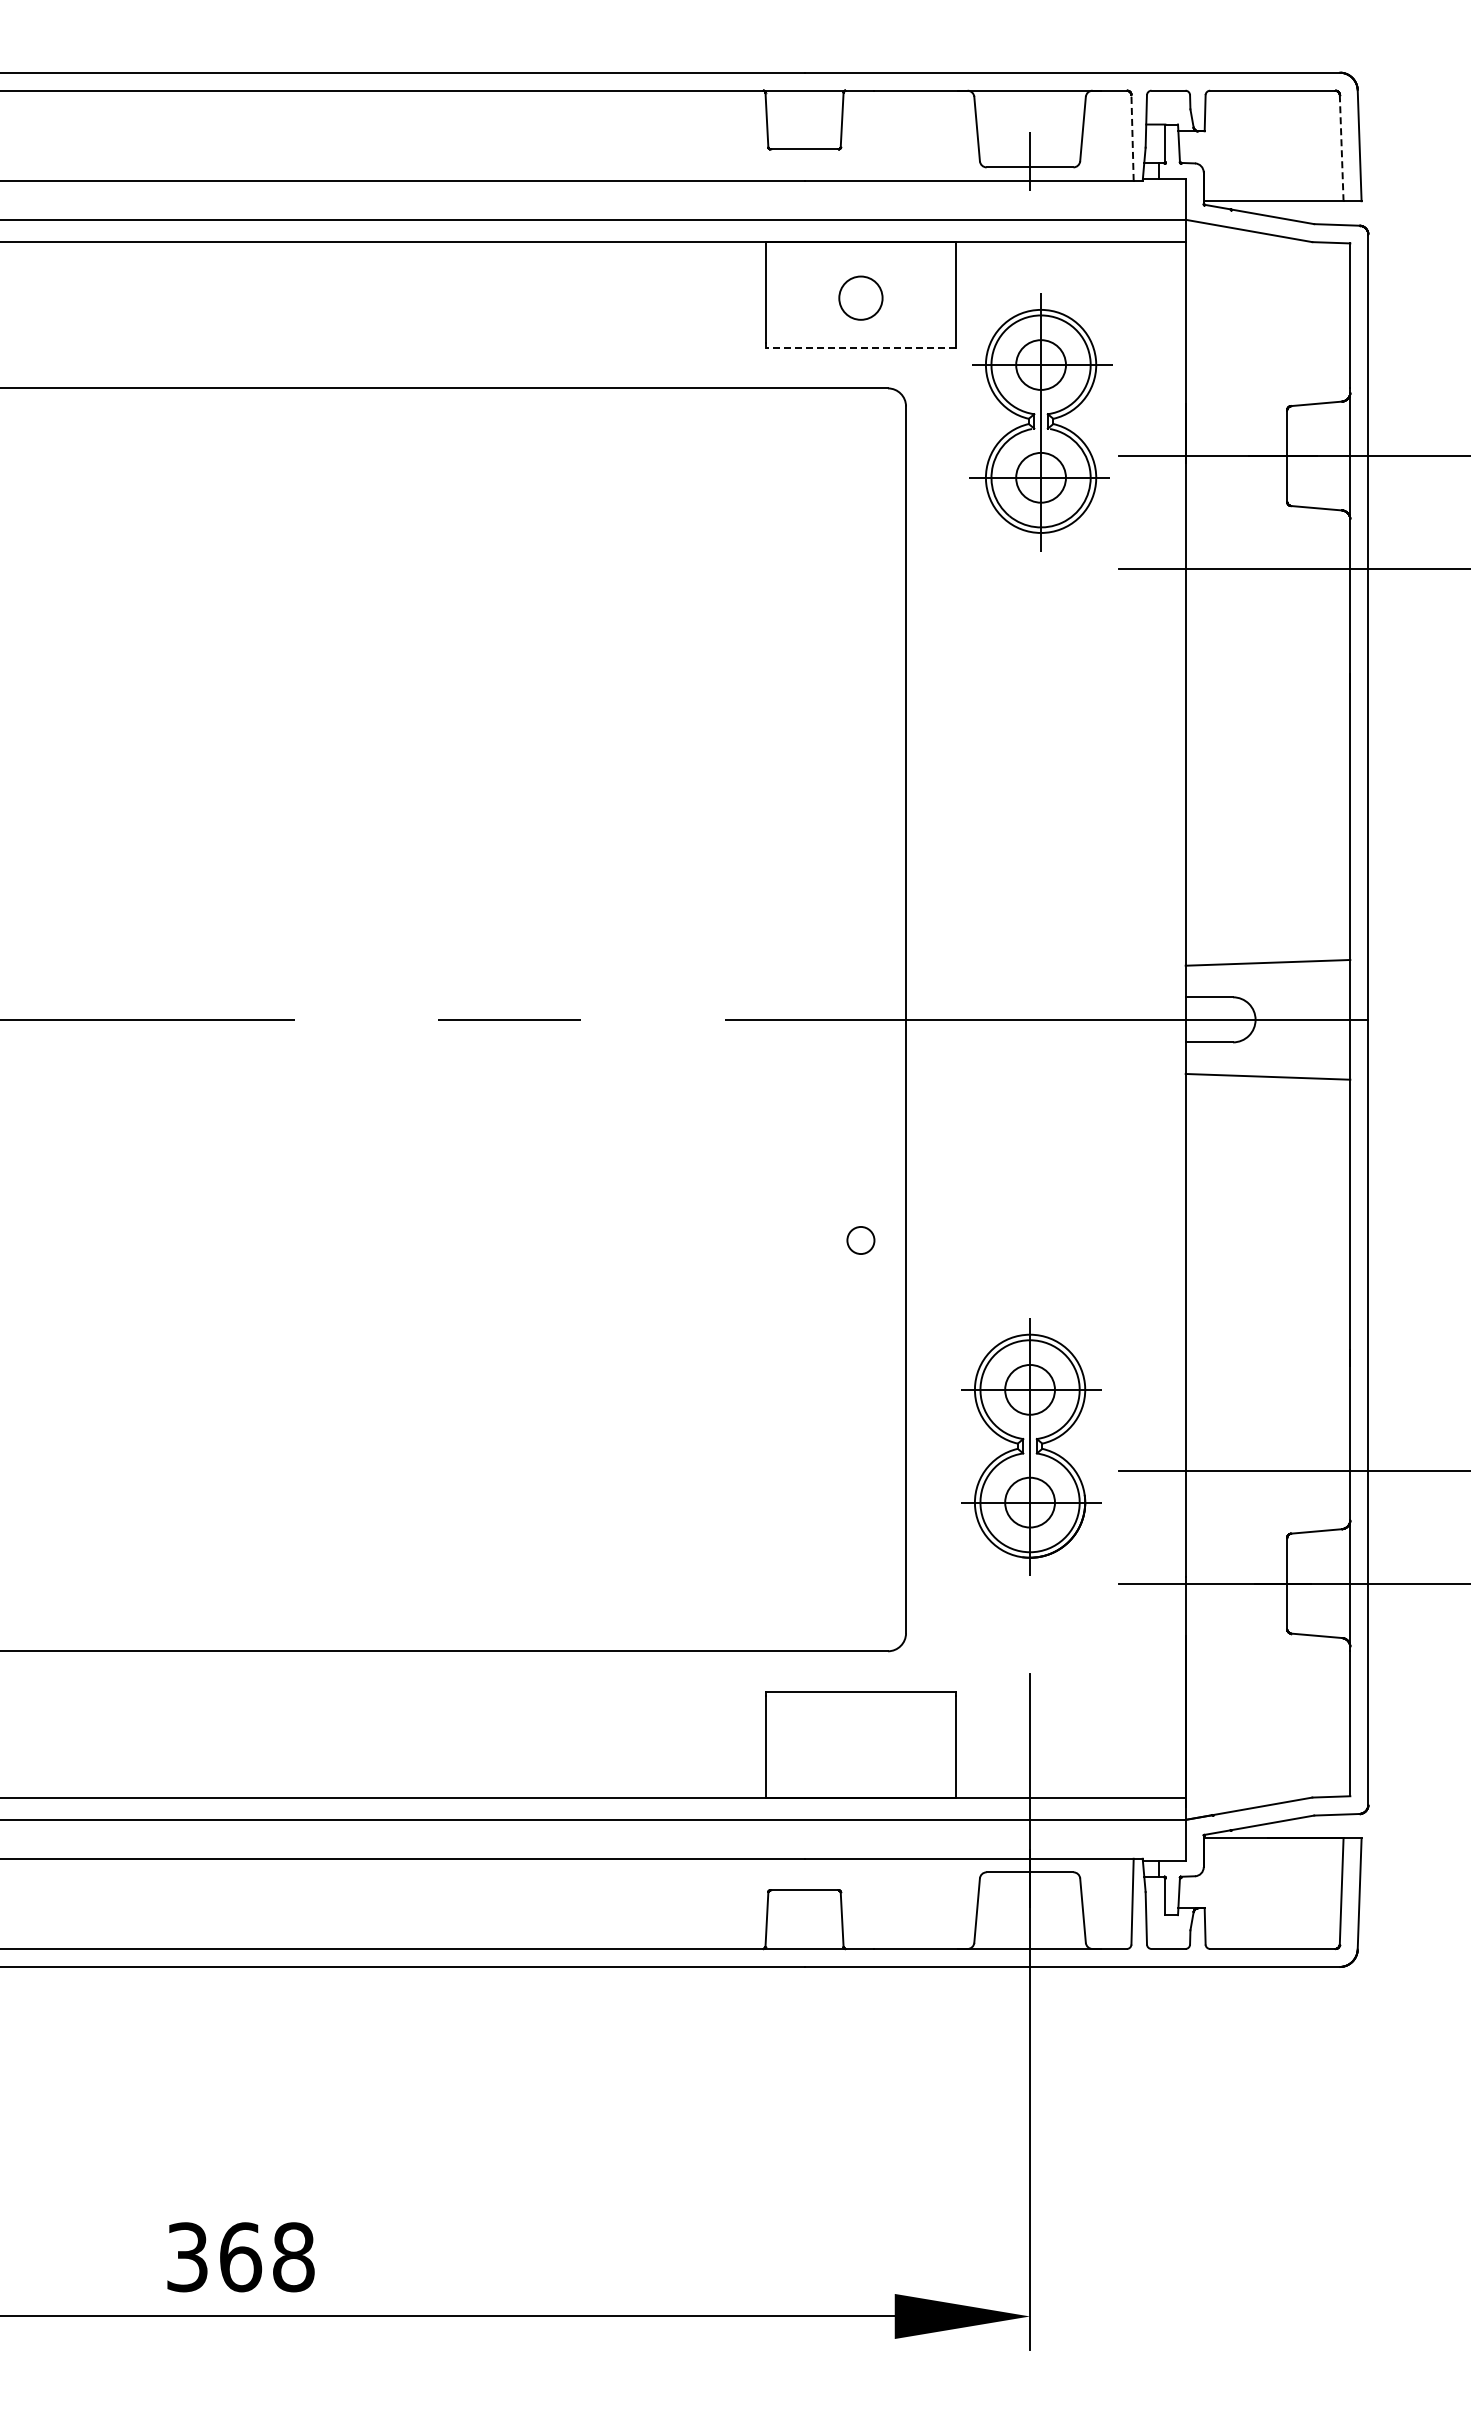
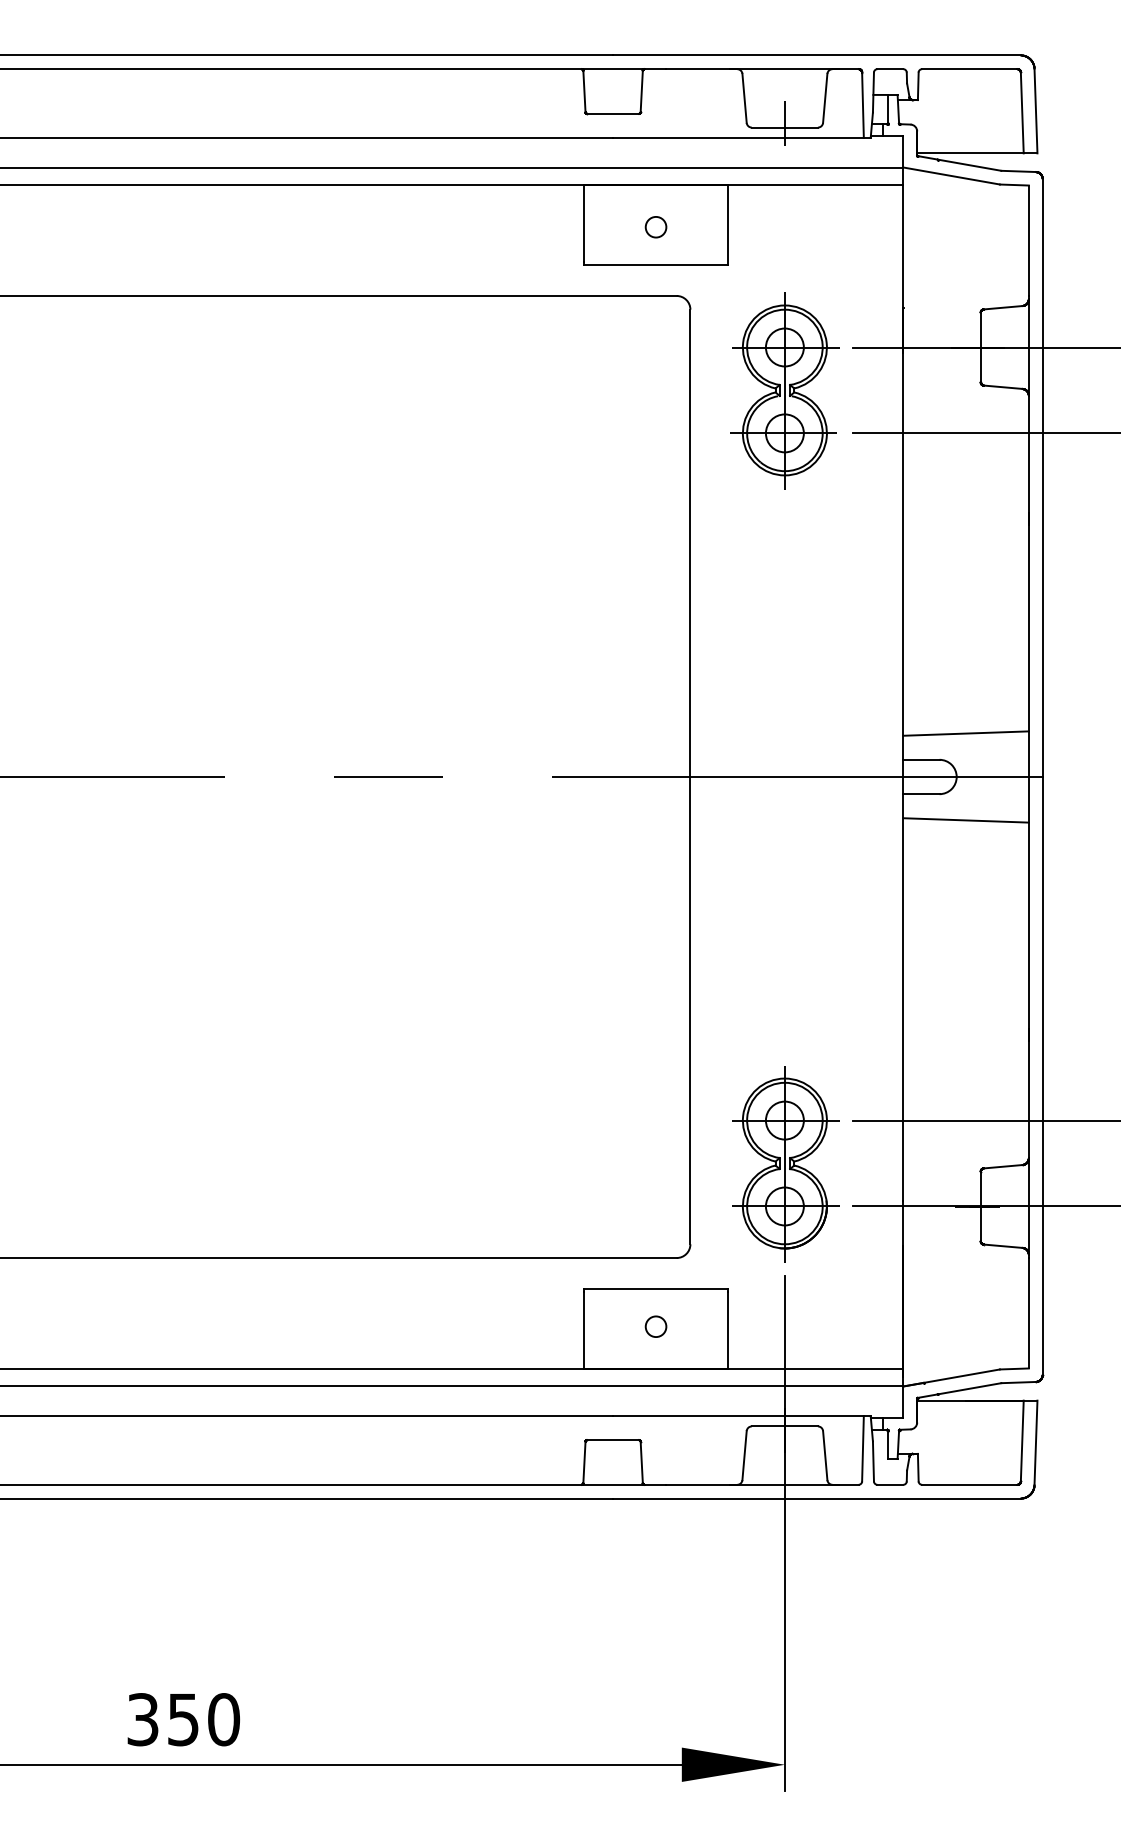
line: (1132, 138) -> (862, 105), dashed -> solid
line: (1341, 147) -> (1022, 112), dashed -> solid
circle: (860, 297) -> (655, 226), size x0.62
line: (860, 347) -> (655, 264), dashed -> solid
part: (1040, 422) -> (784, 391), moved
circle: (860, 1240) -> (655, 1326), moved
part: (1031, 1446) -> (785, 1163), moved
text: (267, 2257) -> (203, 1719), 368 -> 350

